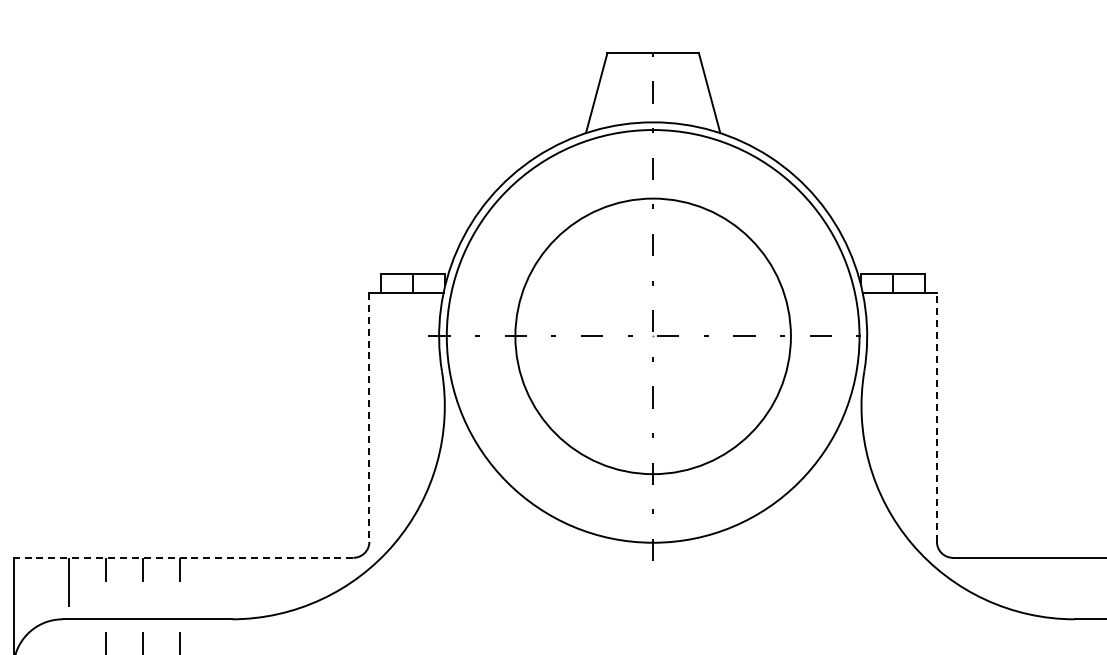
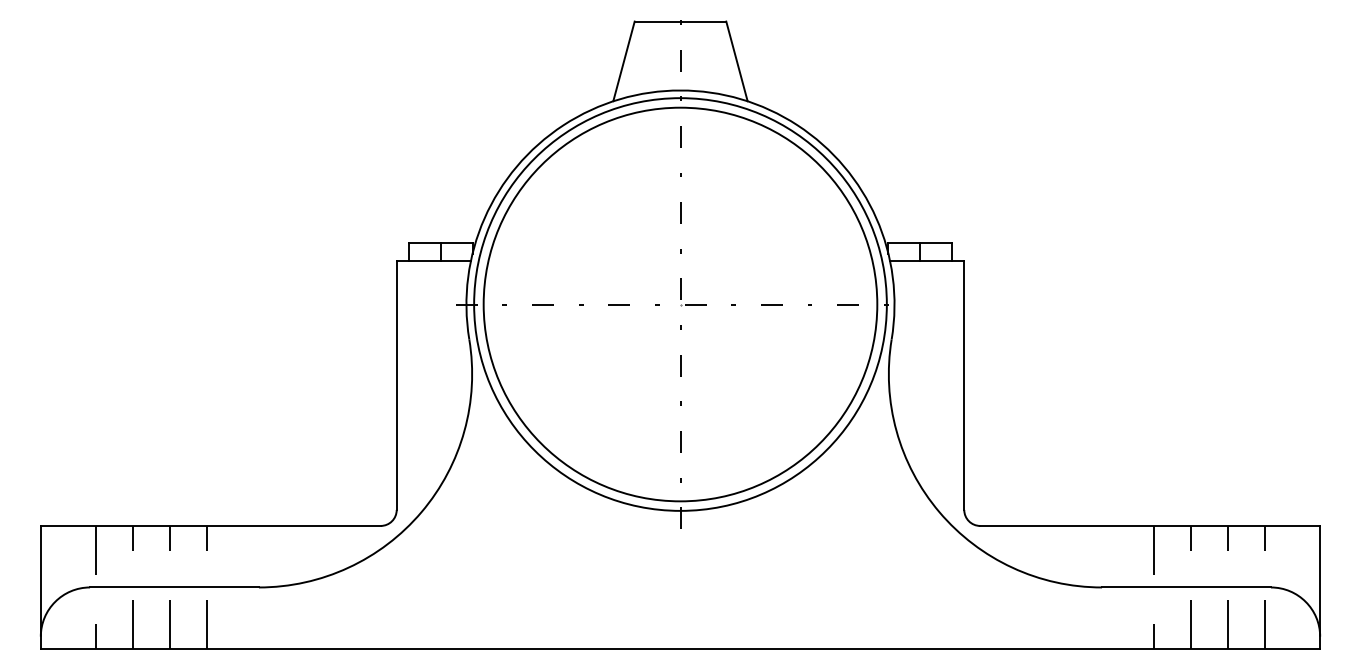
circle: (653, 336) -> (680, 304), size x1.43
line: (937, 416) -> (964, 384), dashed -> solid
line: (369, 417) -> (396, 385), dashed -> solid
line: (183, 557) -> (210, 525), dashed -> solid

